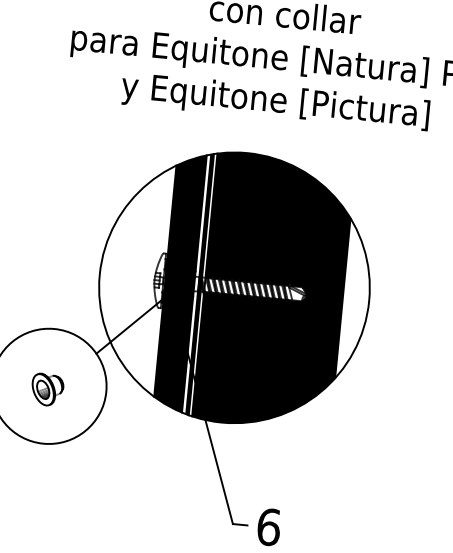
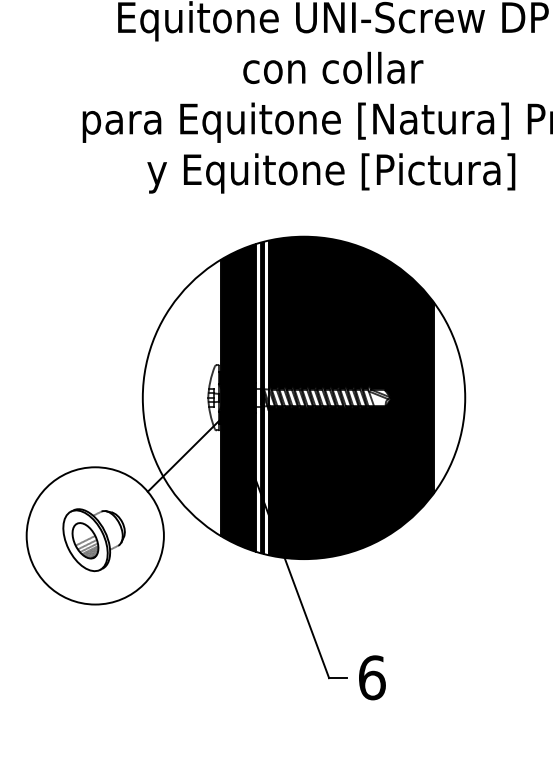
part: (47, 390) -> (93, 540), size x1.67

